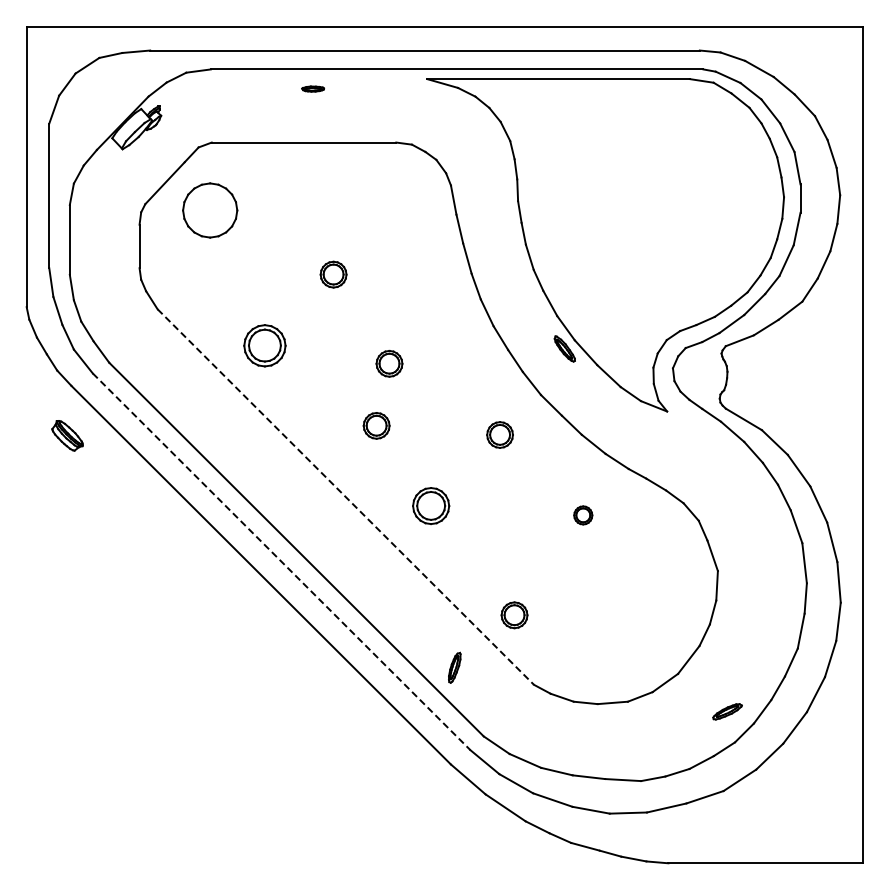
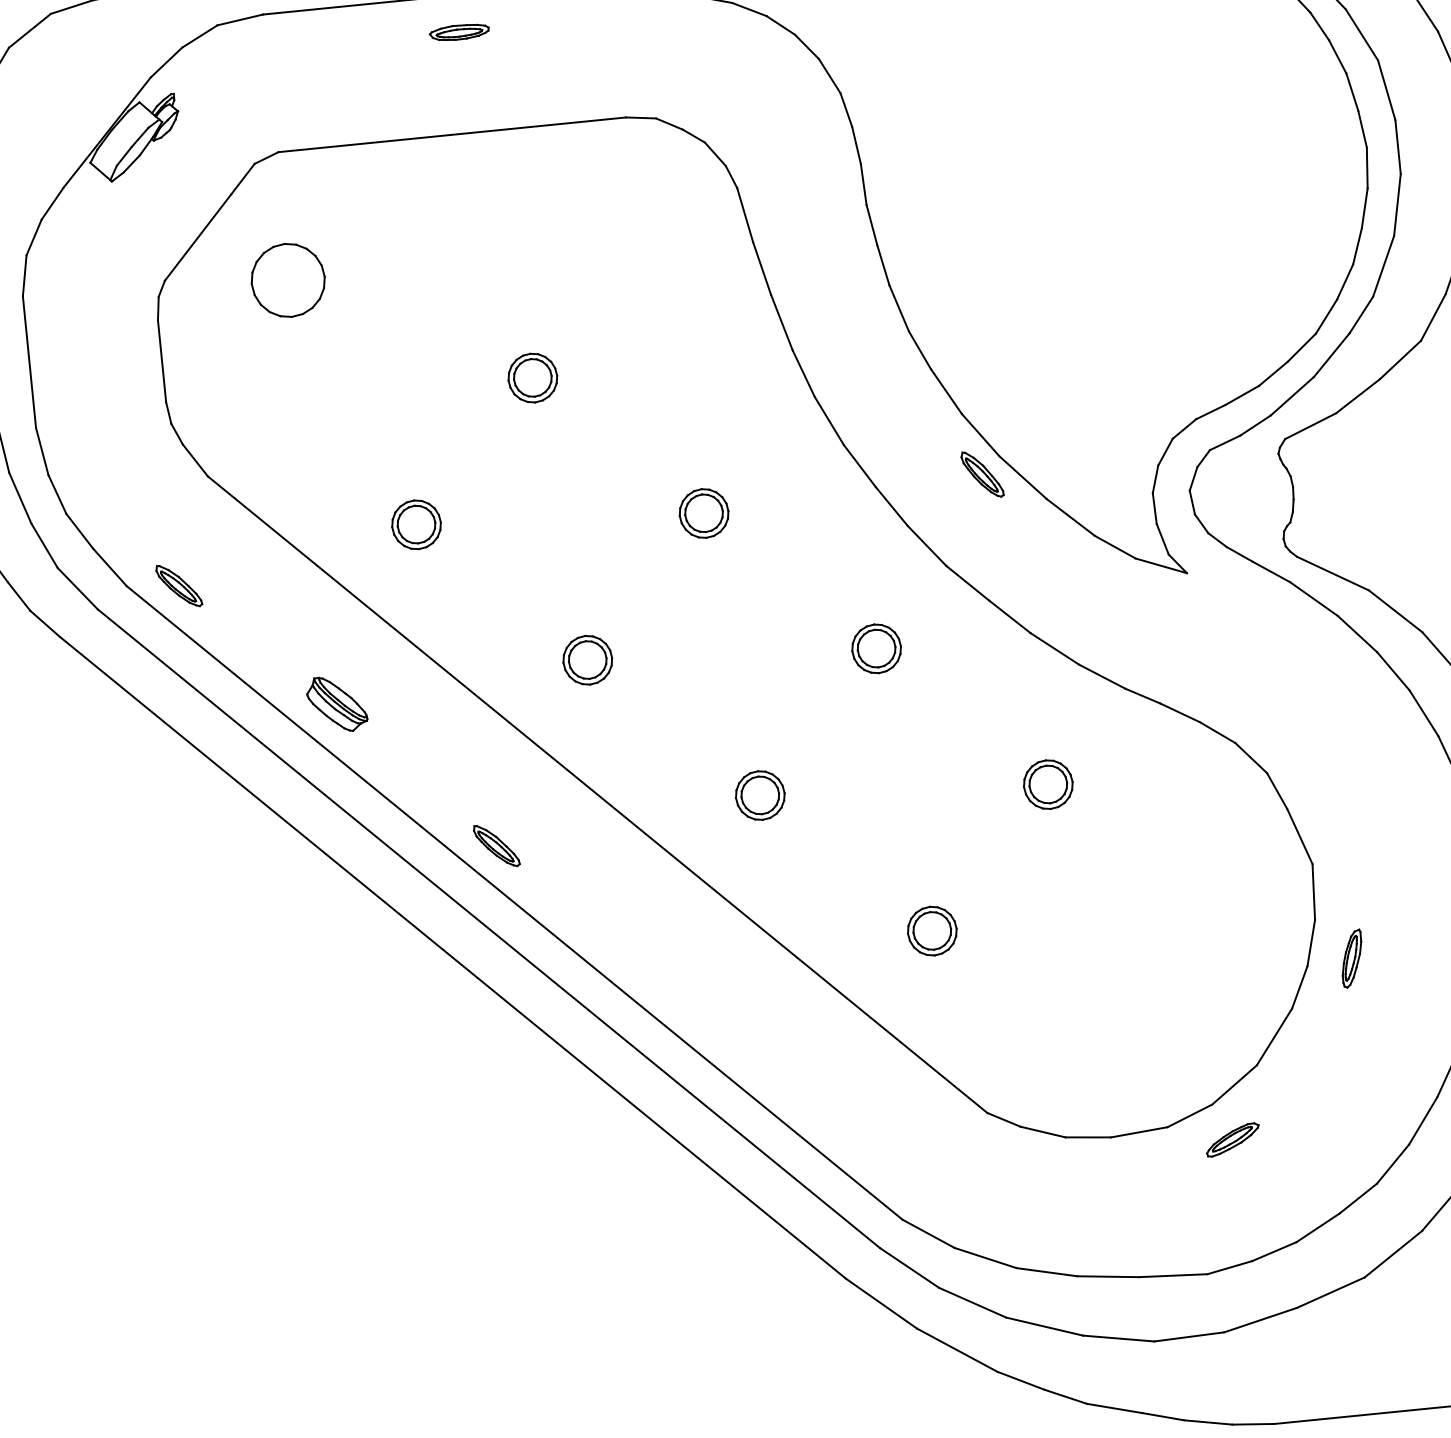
part: (312, 88) -> (458, 31), size x1.43
part: (209, 210) -> (287, 280), size x0.71
part: (264, 345) -> (416, 524), size x0.62
part: (389, 363) -> (704, 512), moved
part: (136, 365) -> (178, 586), added
part: (376, 425) -> (587, 659), moved
part: (67, 435) -> (336, 703), moved
line: (345, 497) -> (597, 795), dashed -> solid
part: (431, 505) -> (760, 794), size x0.71
part: (583, 515) -> (1048, 784), size x1.43
part: (289, 518) -> (495, 845), added
line: (281, 561) -> (488, 928), dashed -> solid
part: (514, 615) -> (932, 931), moved
part: (454, 667) -> (1351, 958), moved
part: (727, 711) -> (1232, 1139), moved

